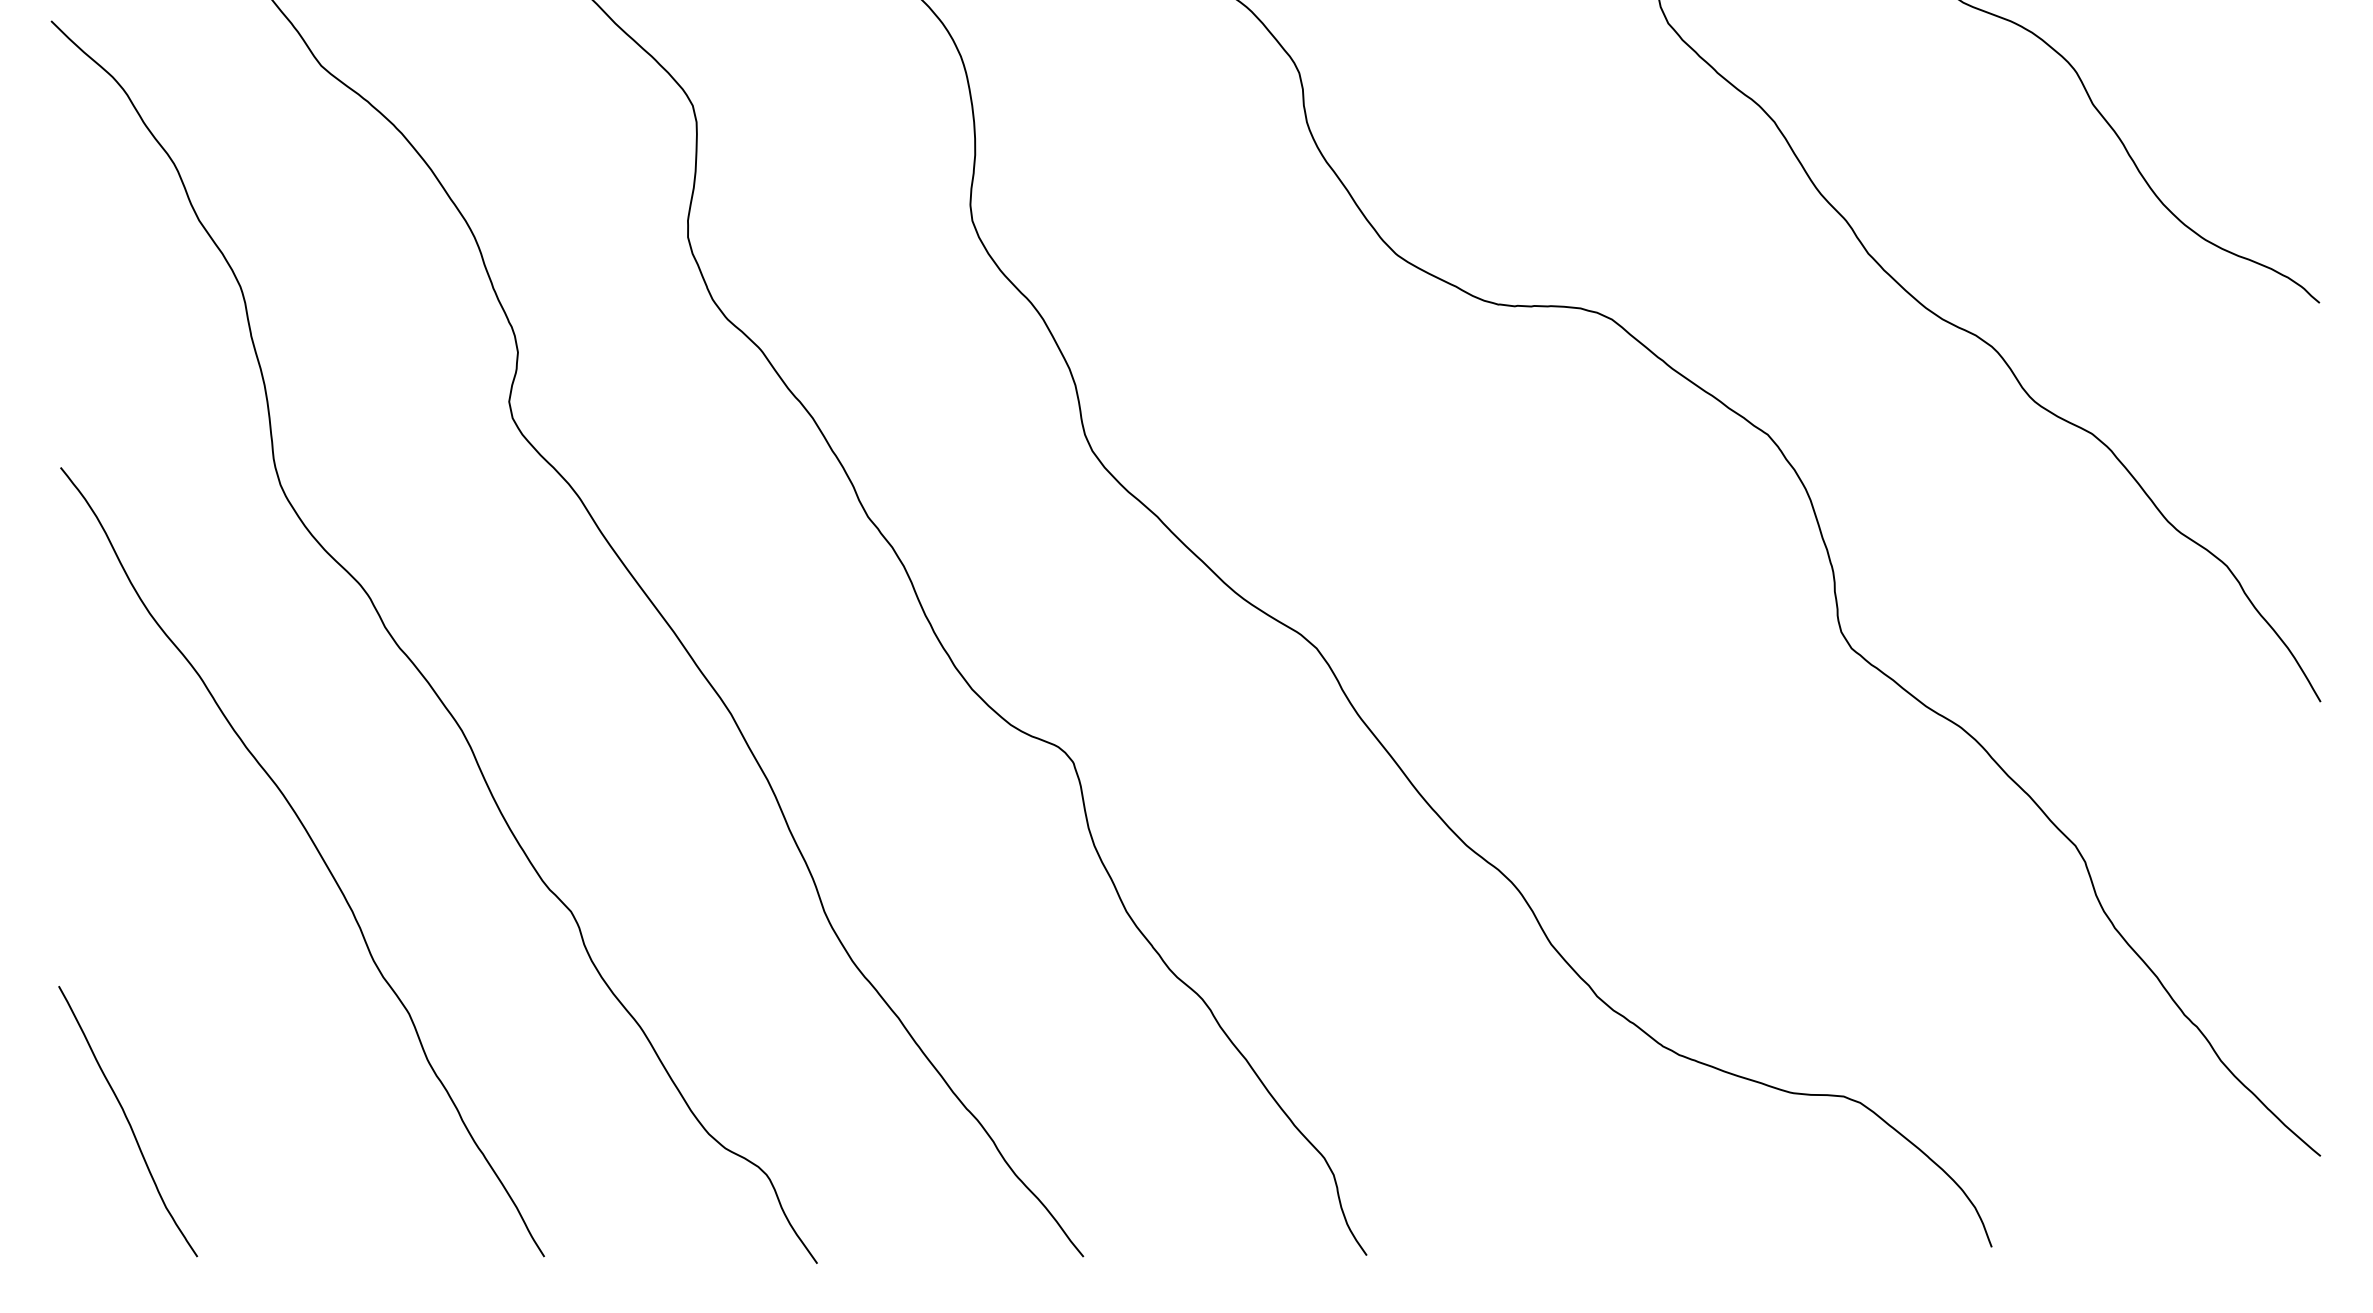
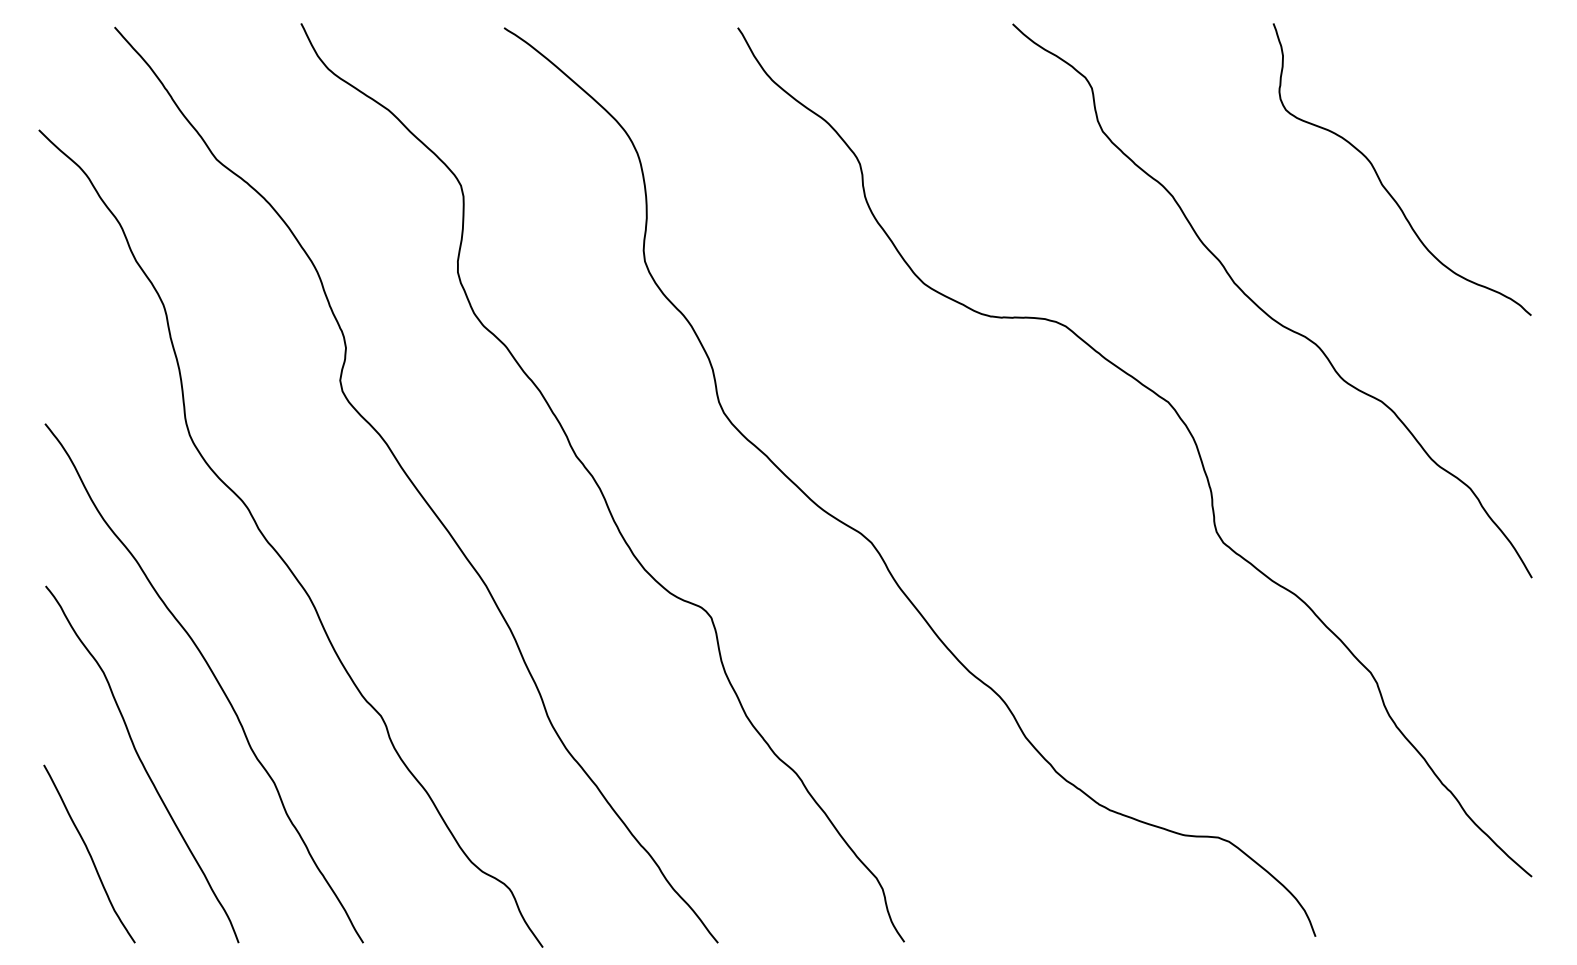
curve: (208, 985) -> (142, 764), added

